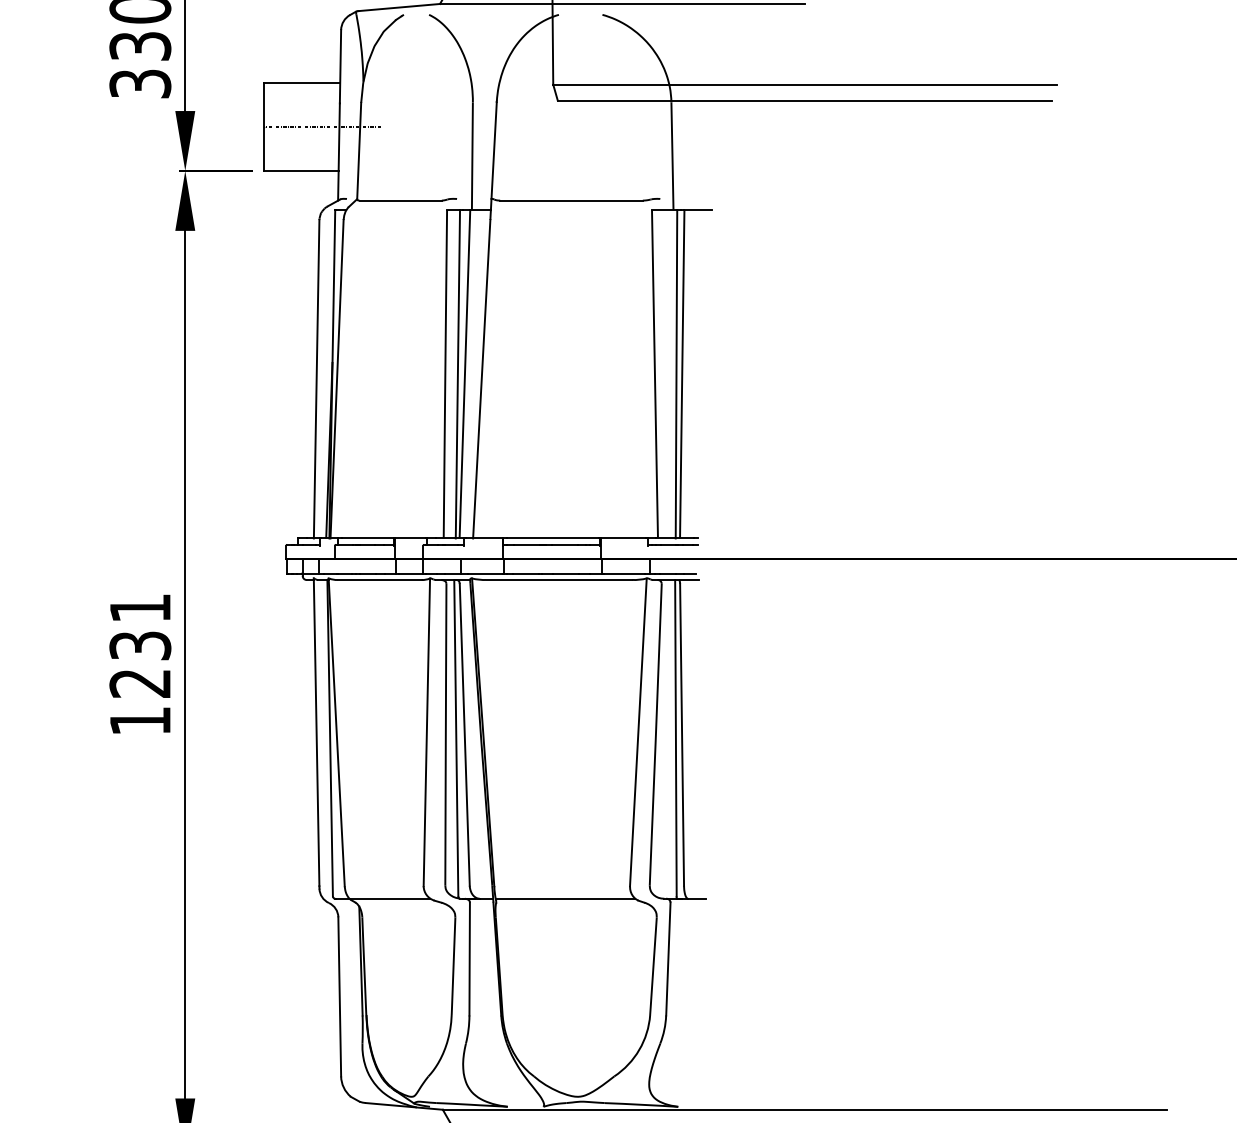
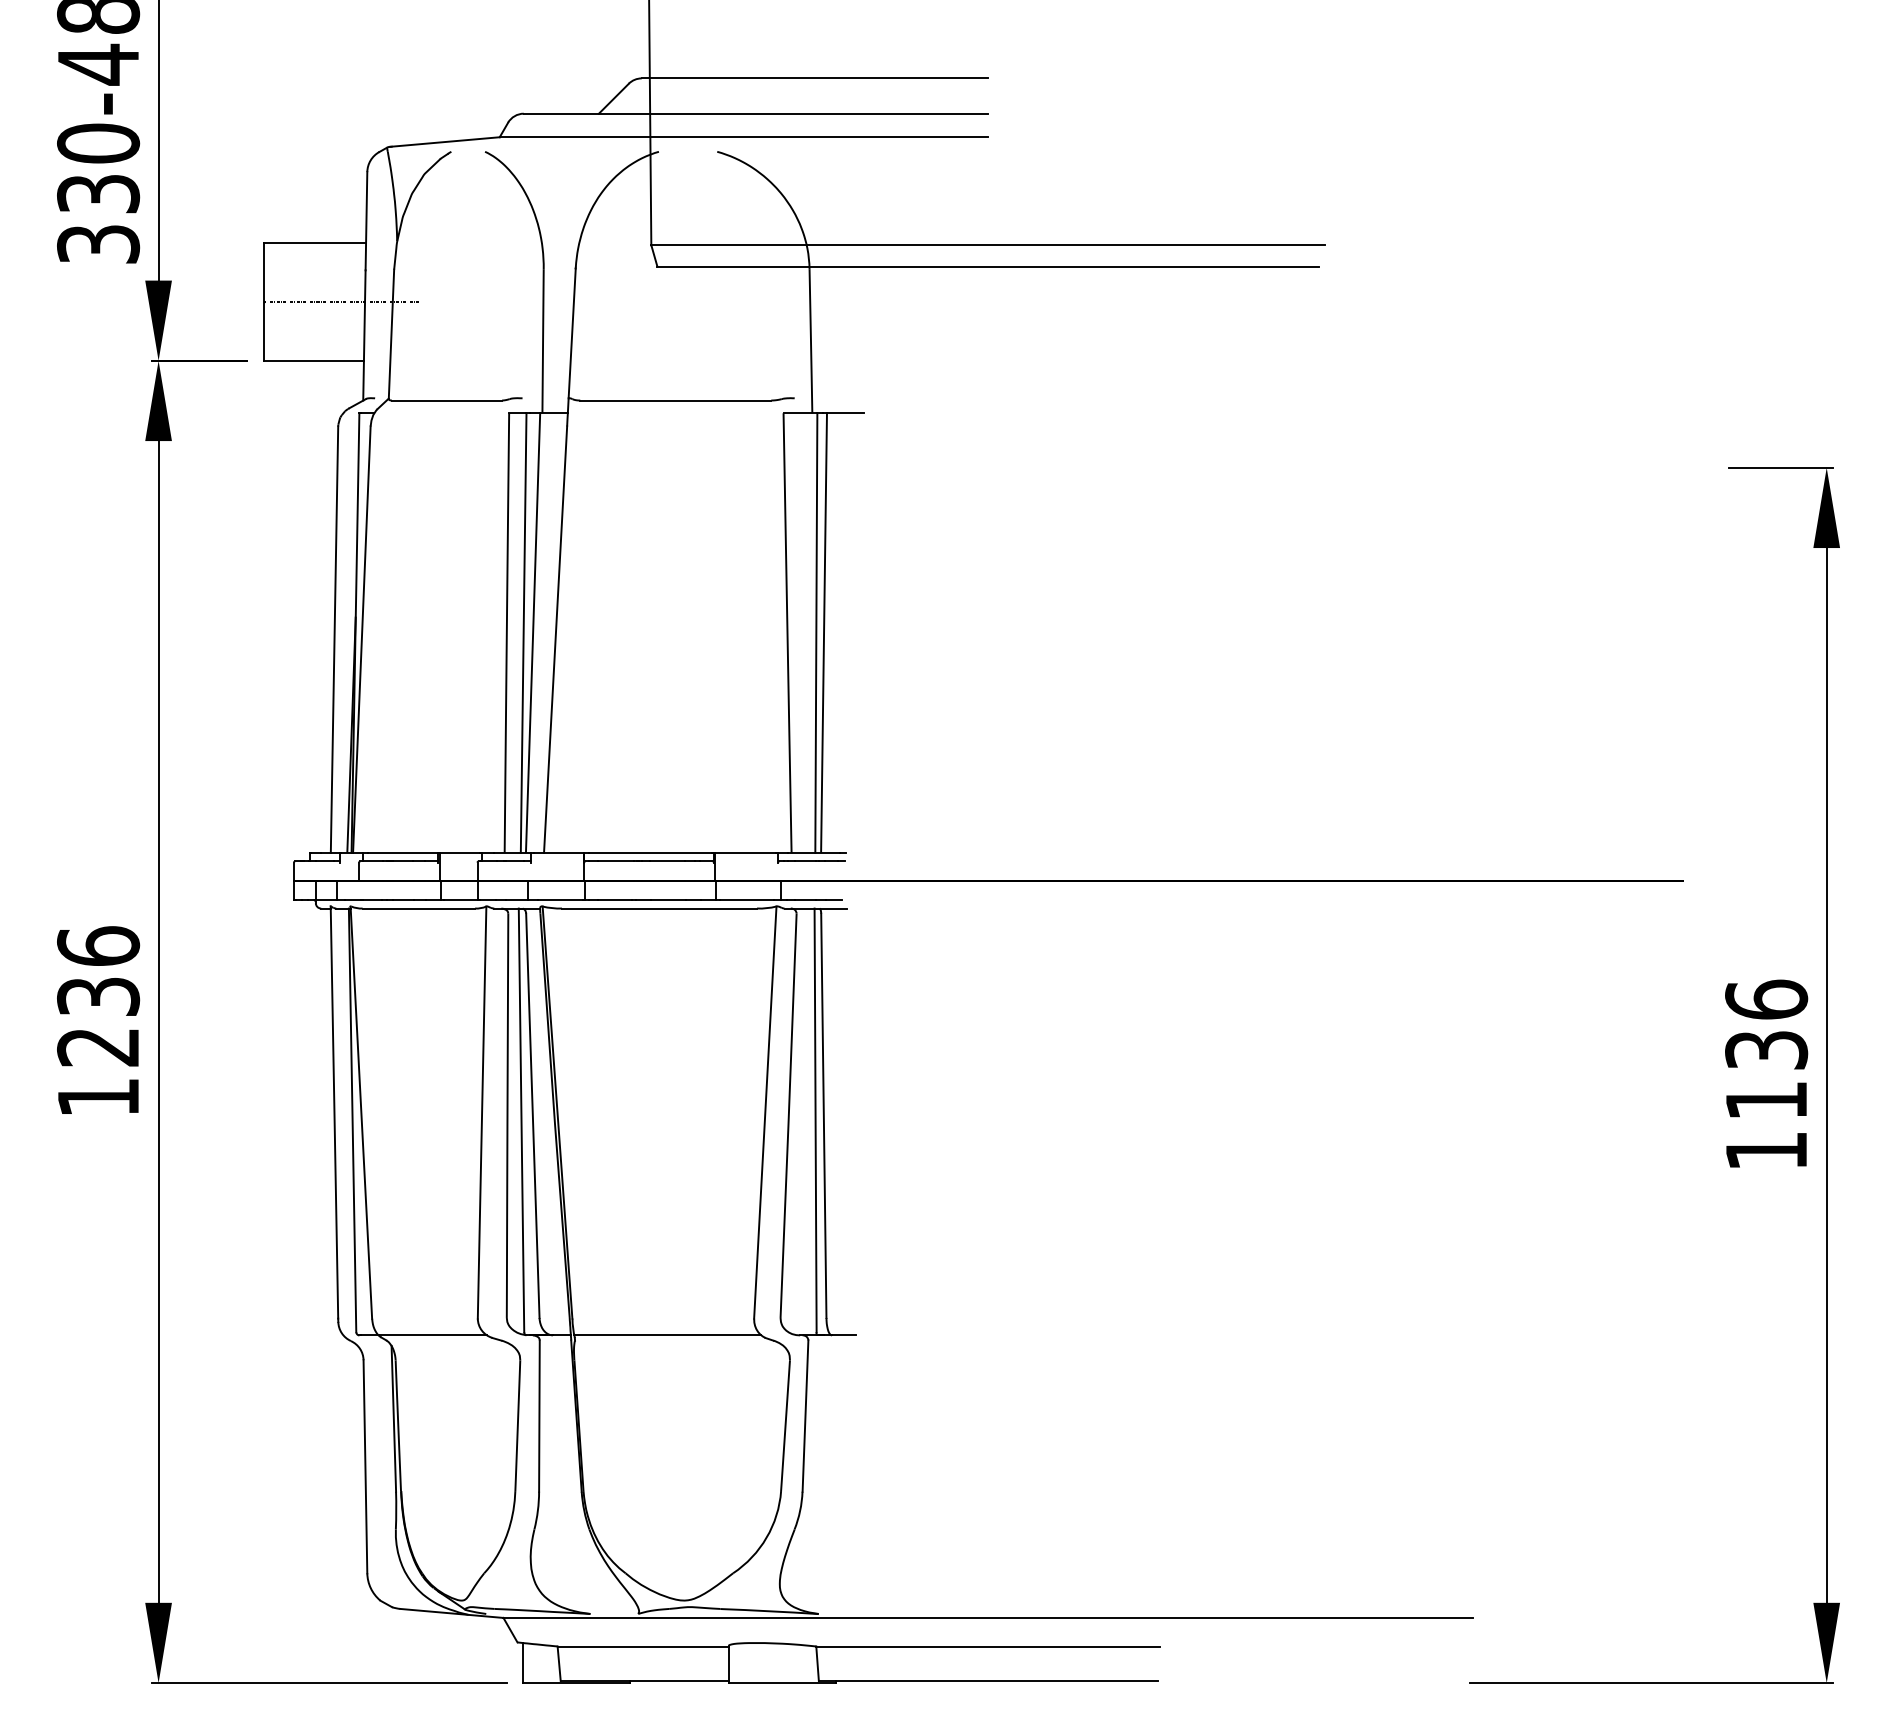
text: (140, 607) -> (98, 945), 1231 -> 1236

